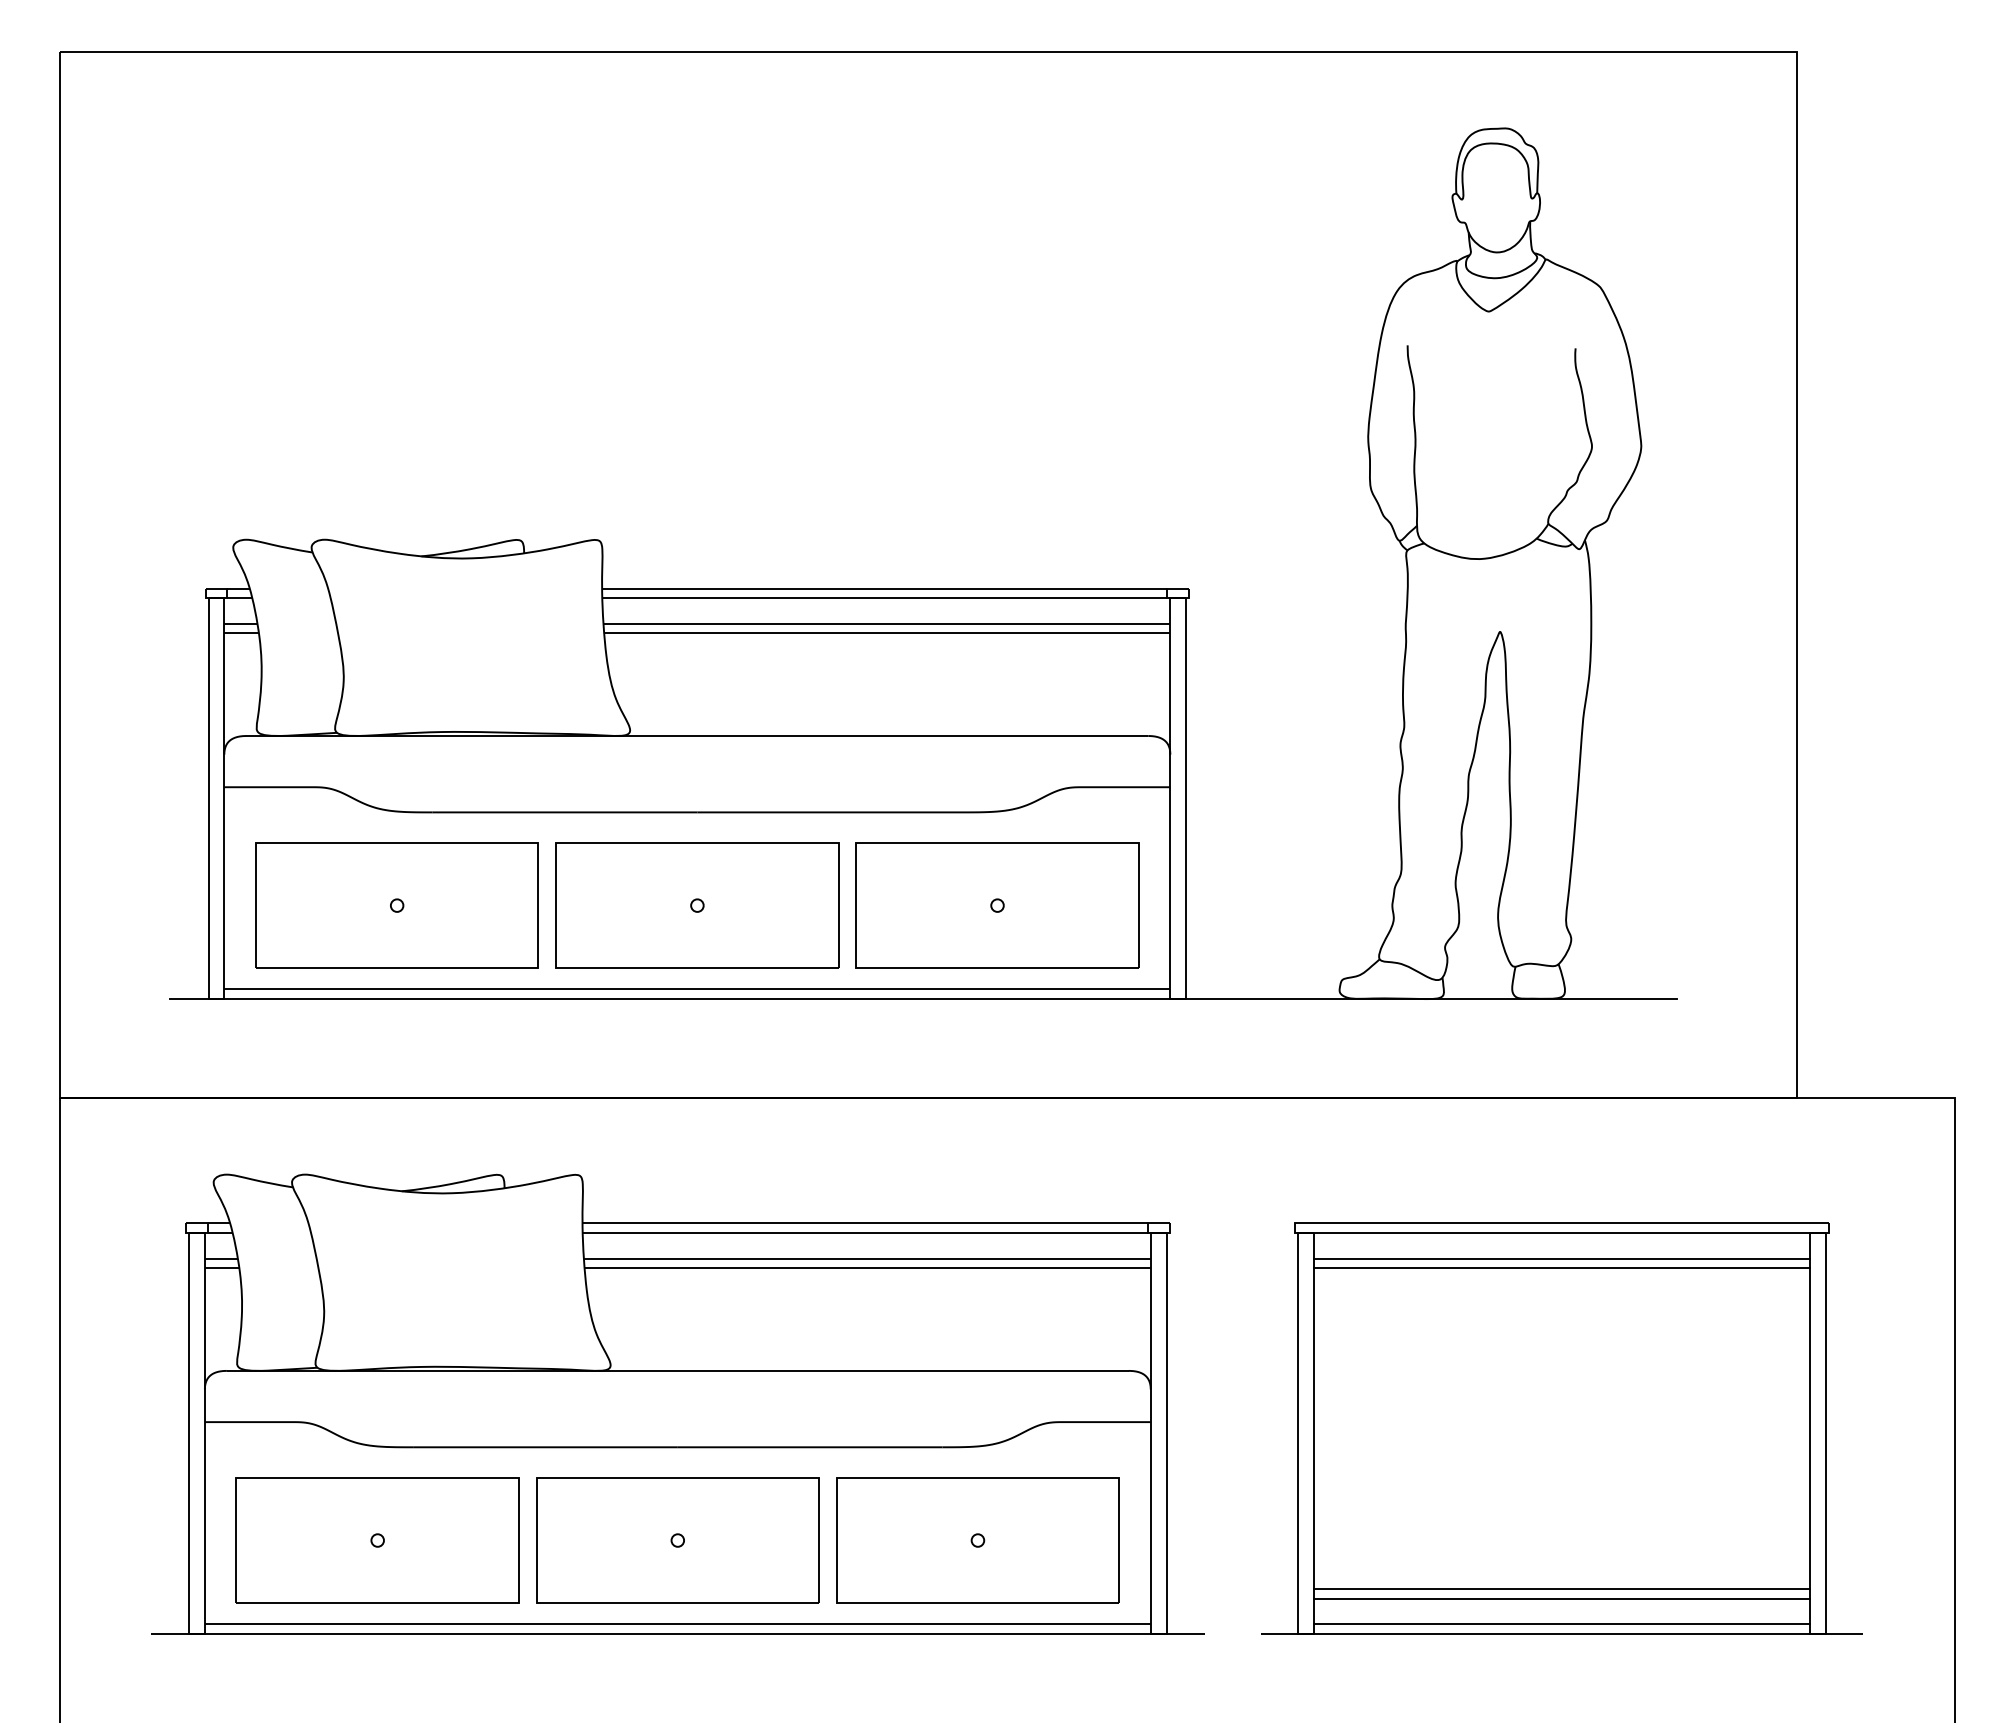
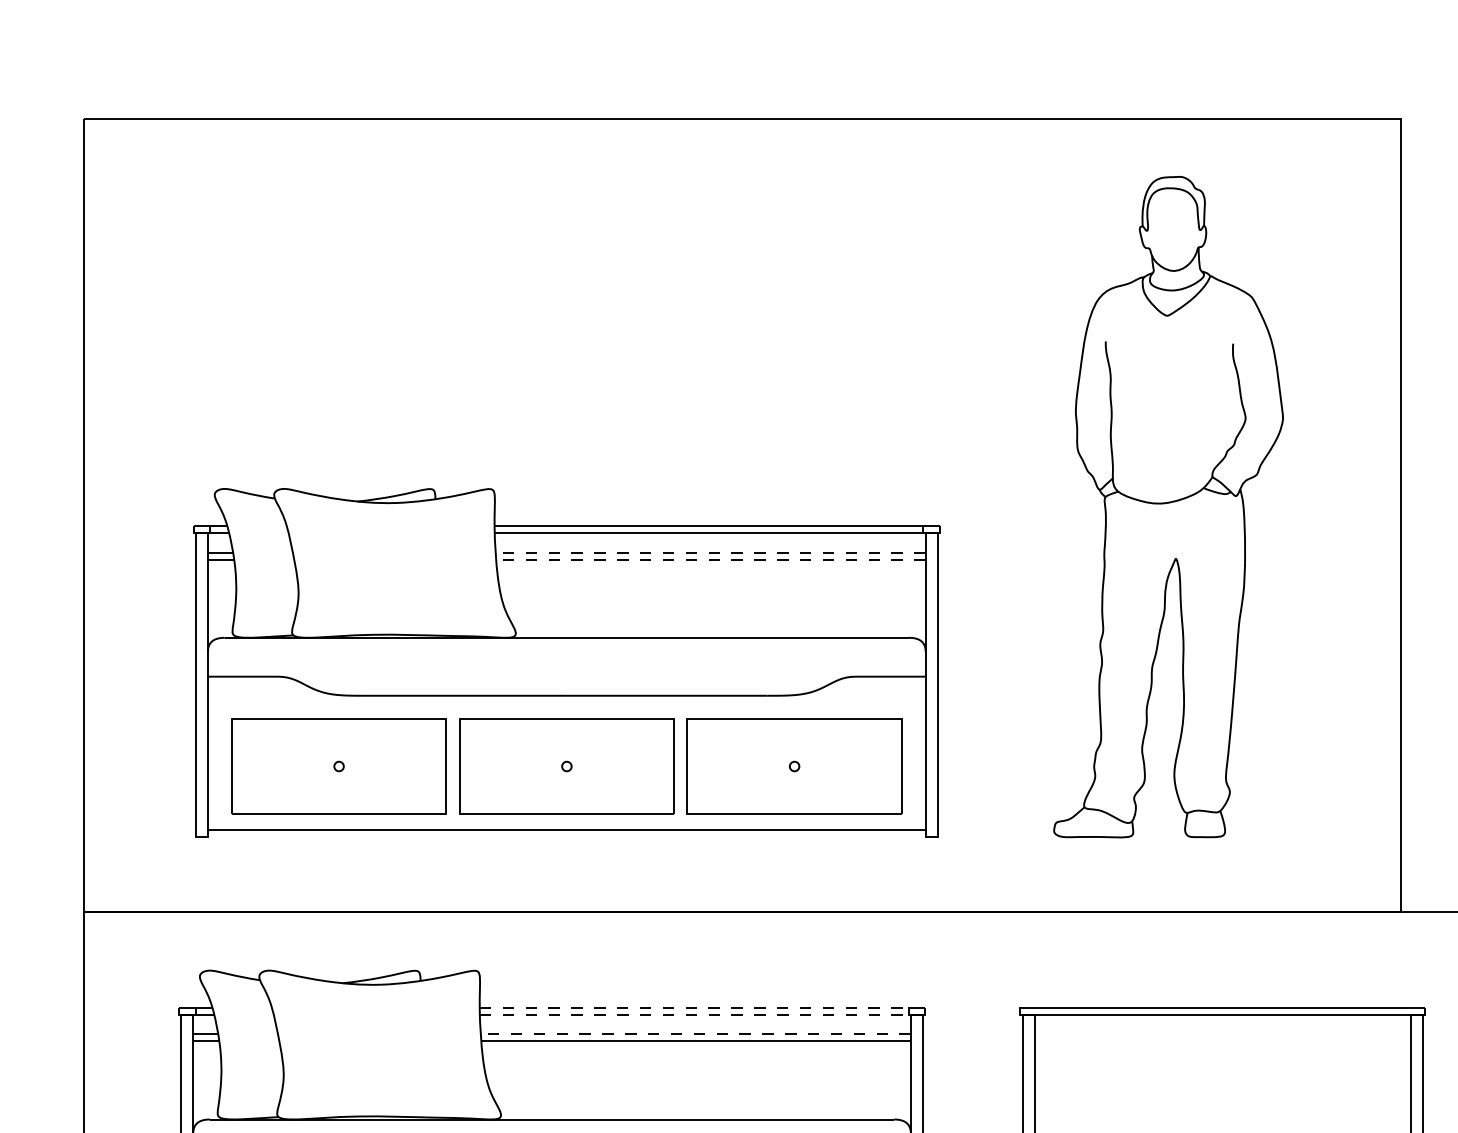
line: (886, 623) -> (710, 552), solid -> dashed
line: (886, 632) -> (710, 559), solid -> dashed
line: (923, 998) -> (738, 836), removed
line: (865, 1223) -> (694, 1007), solid -> dashed
line: (865, 1232) -> (694, 1014), solid -> dashed
line: (866, 1258) -> (695, 1034), solid -> dashed
line: (1562, 1258) -> (1223, 1034), removed
line: (1562, 1267) -> (1223, 1041), removed

